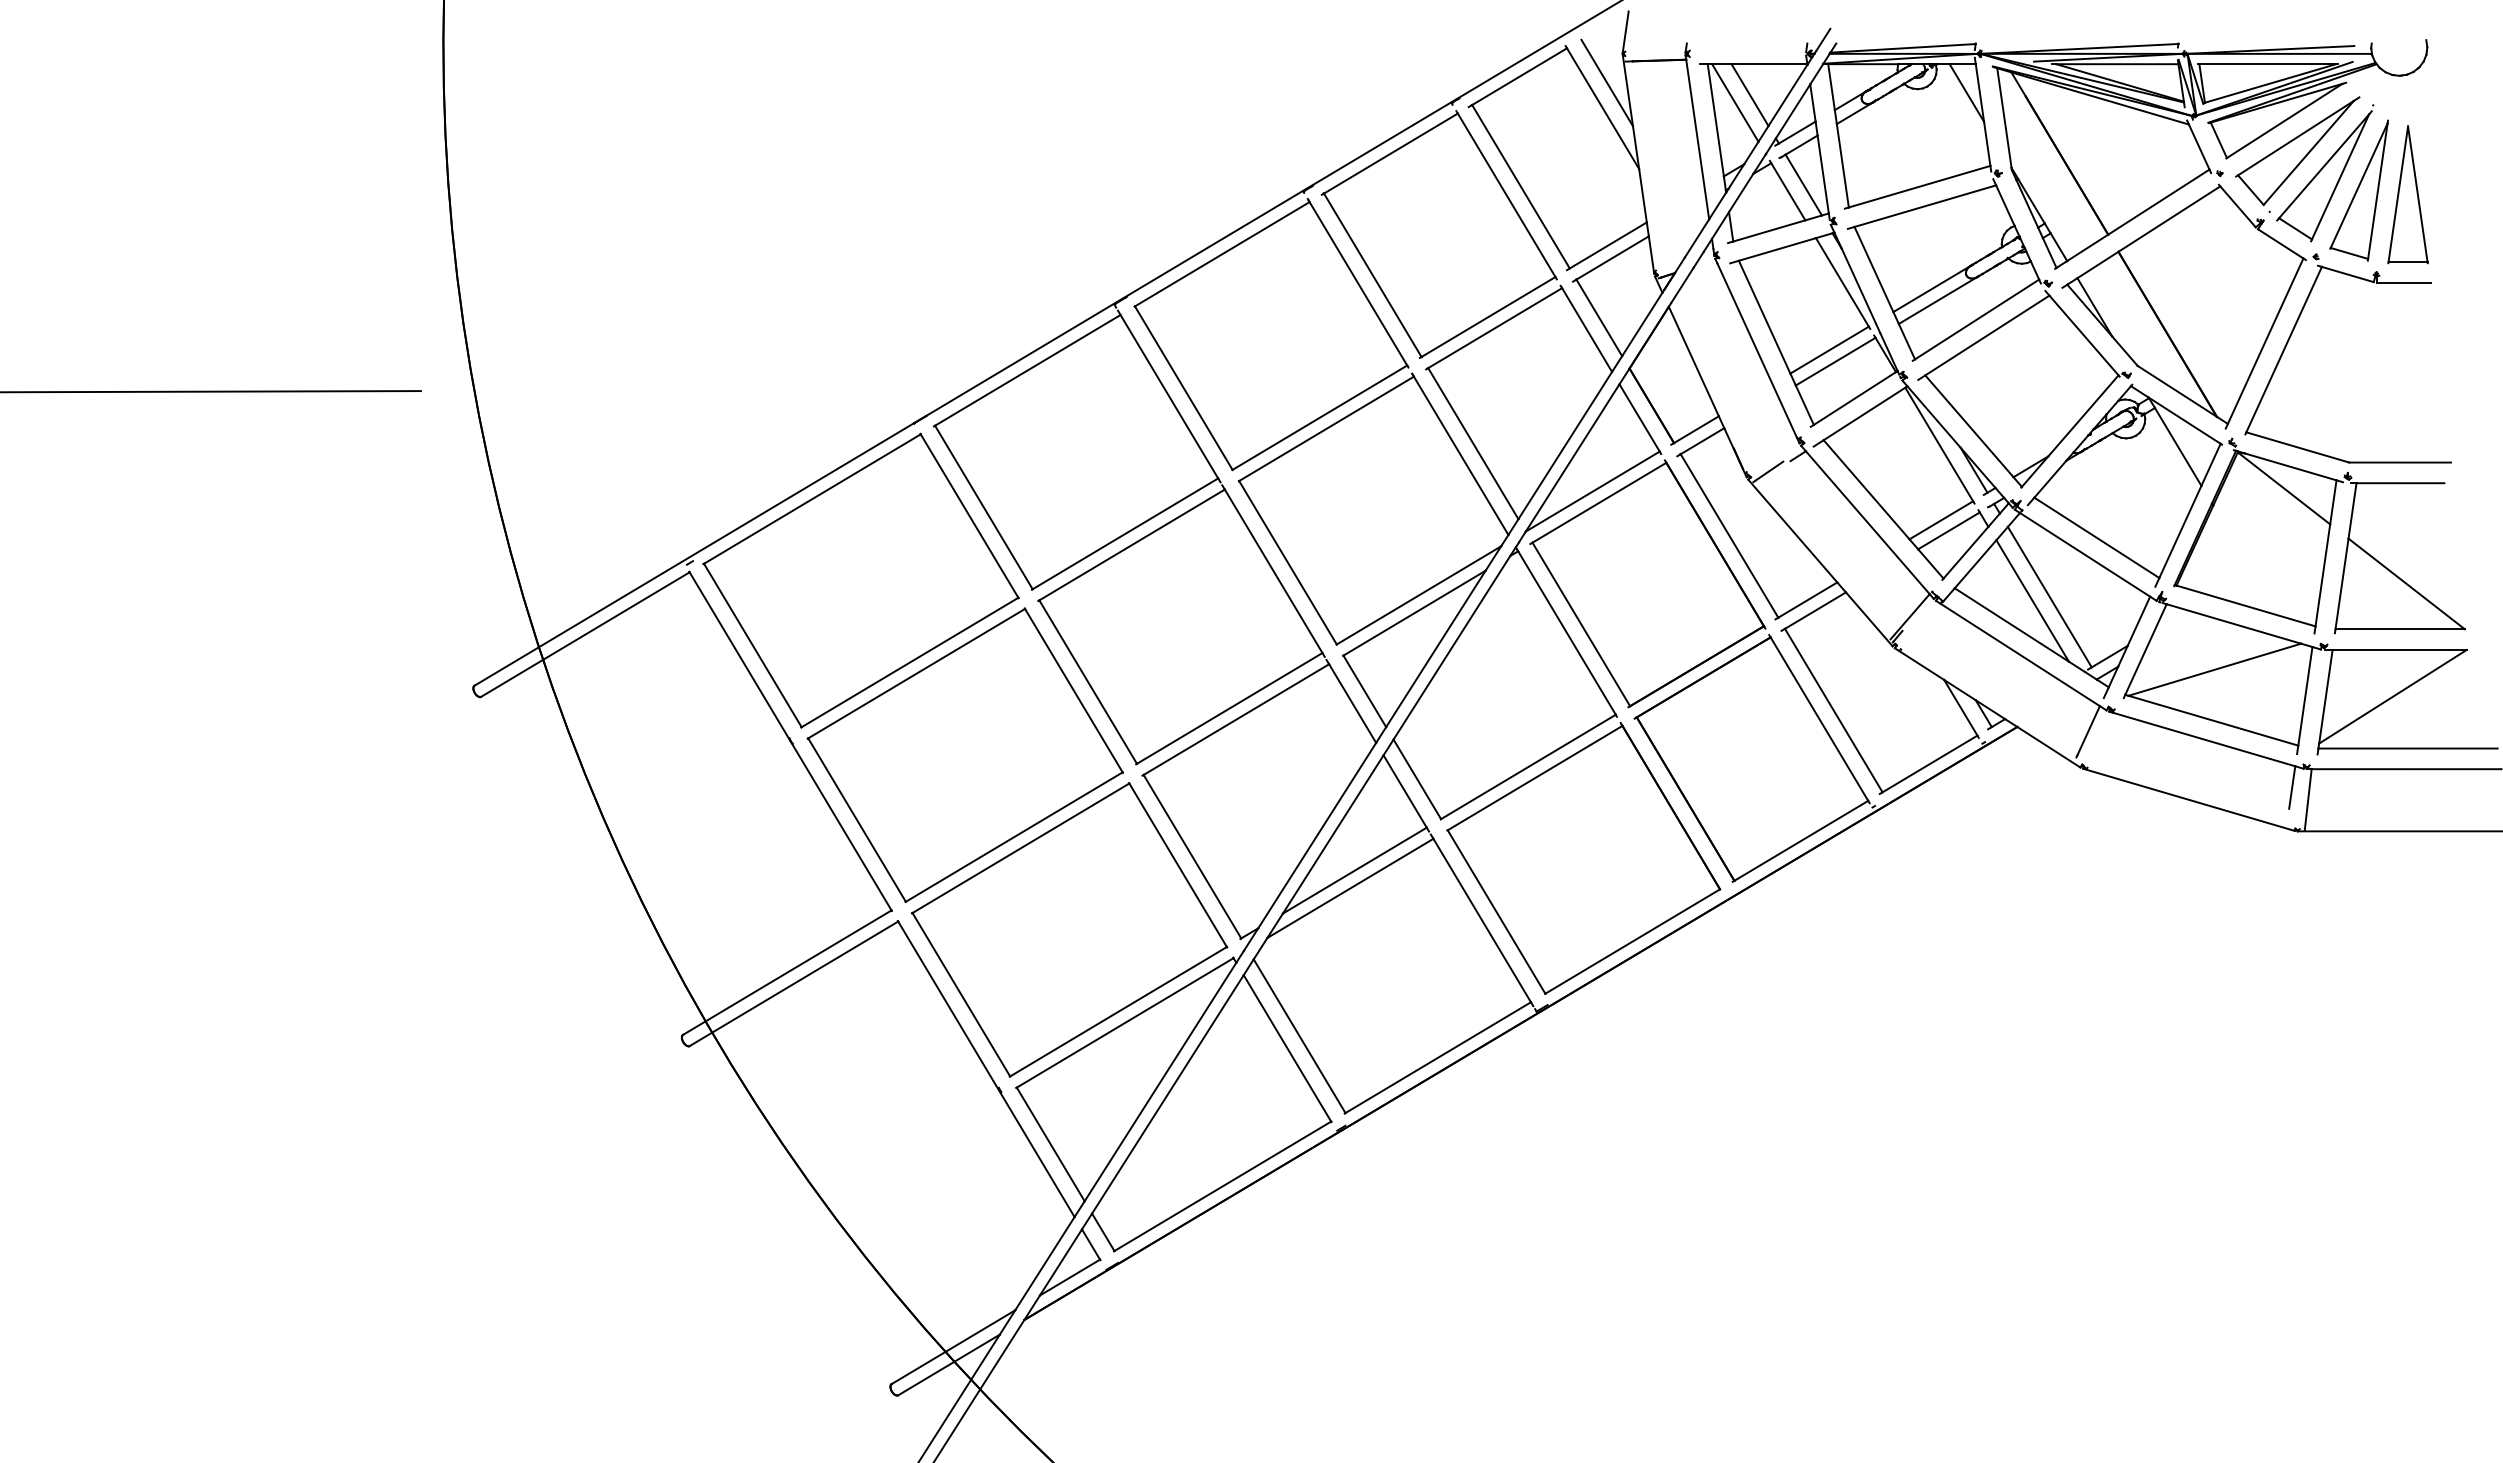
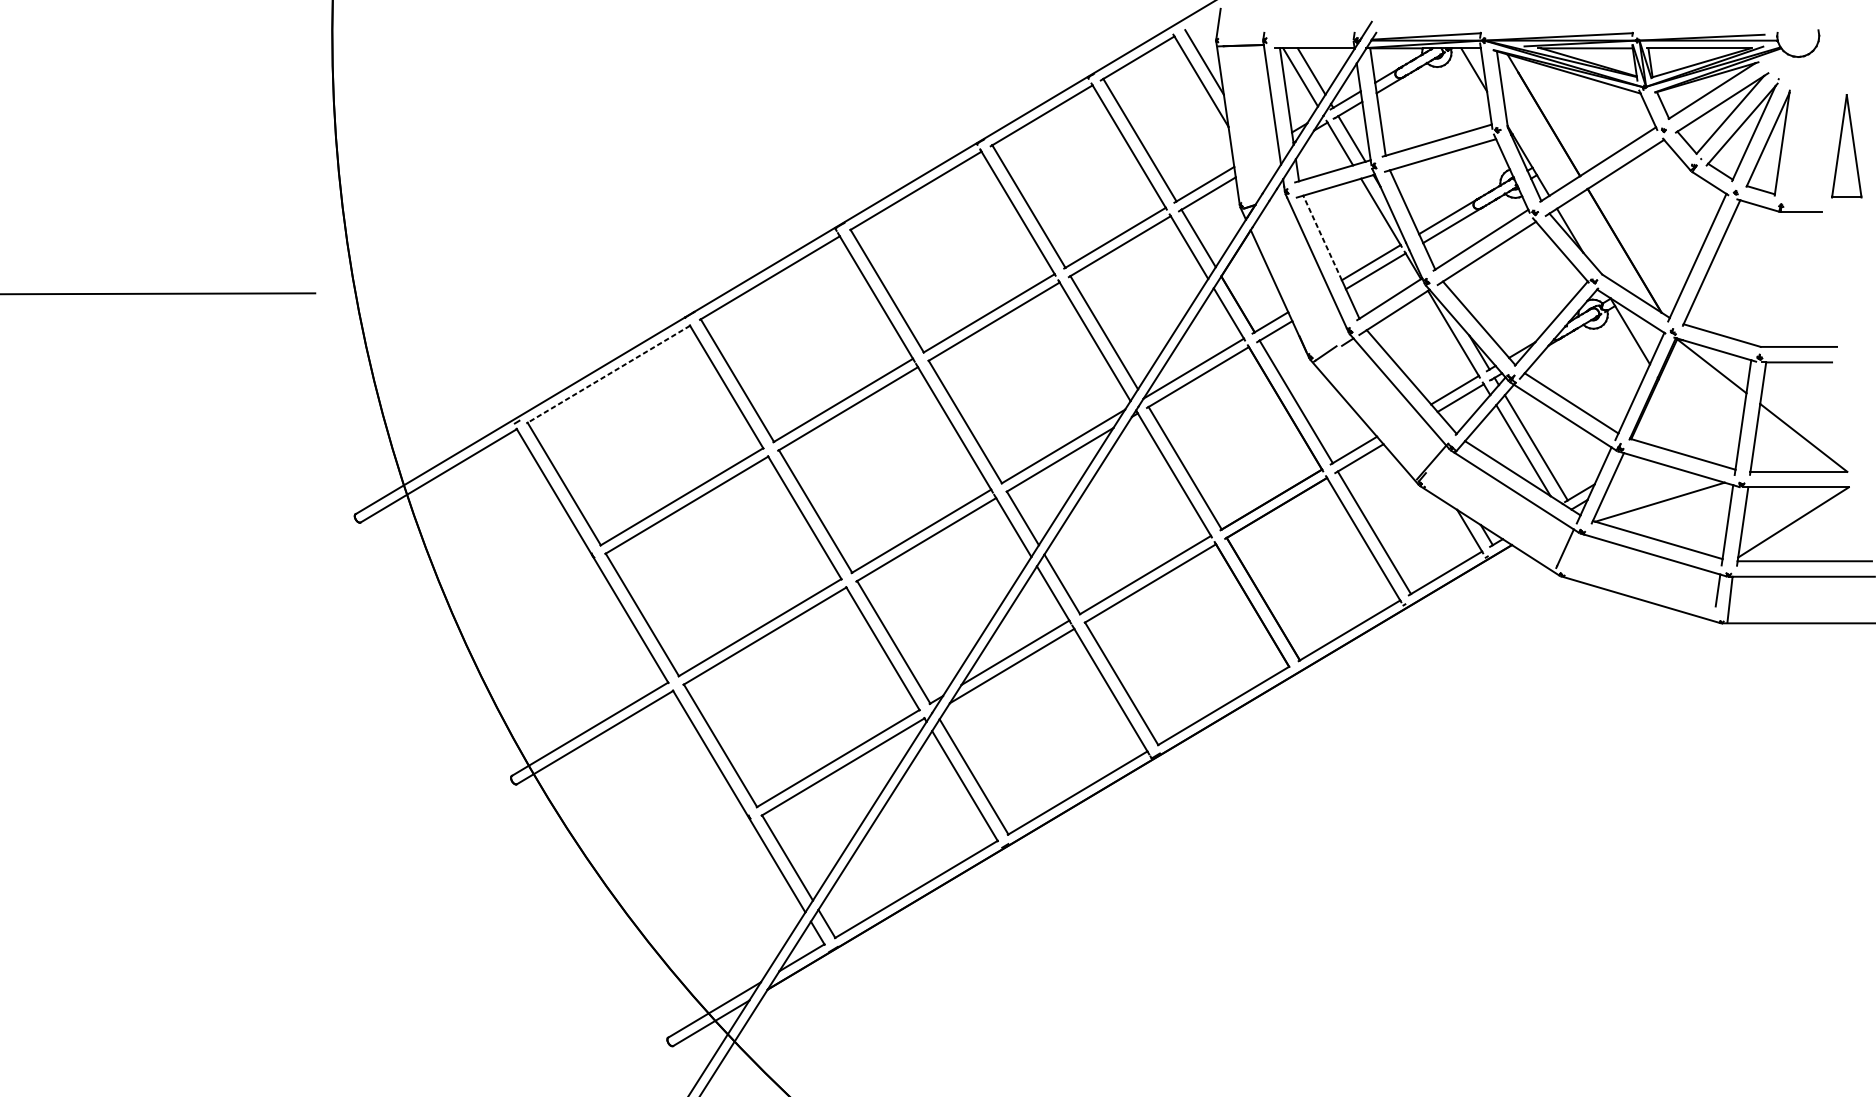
part: (2407, 194) -> (1846, 146), moved
line: (1764, 317) -> (1322, 238), solid -> dashed
line: (811, 499) -> (608, 374), solid -> dashed

